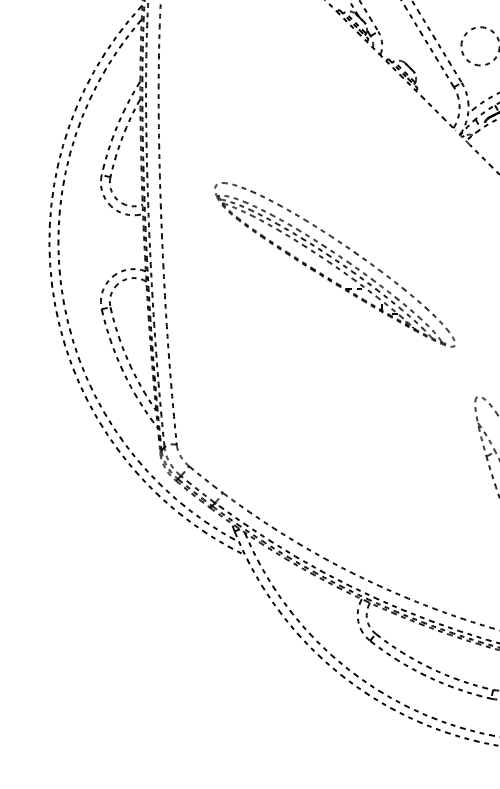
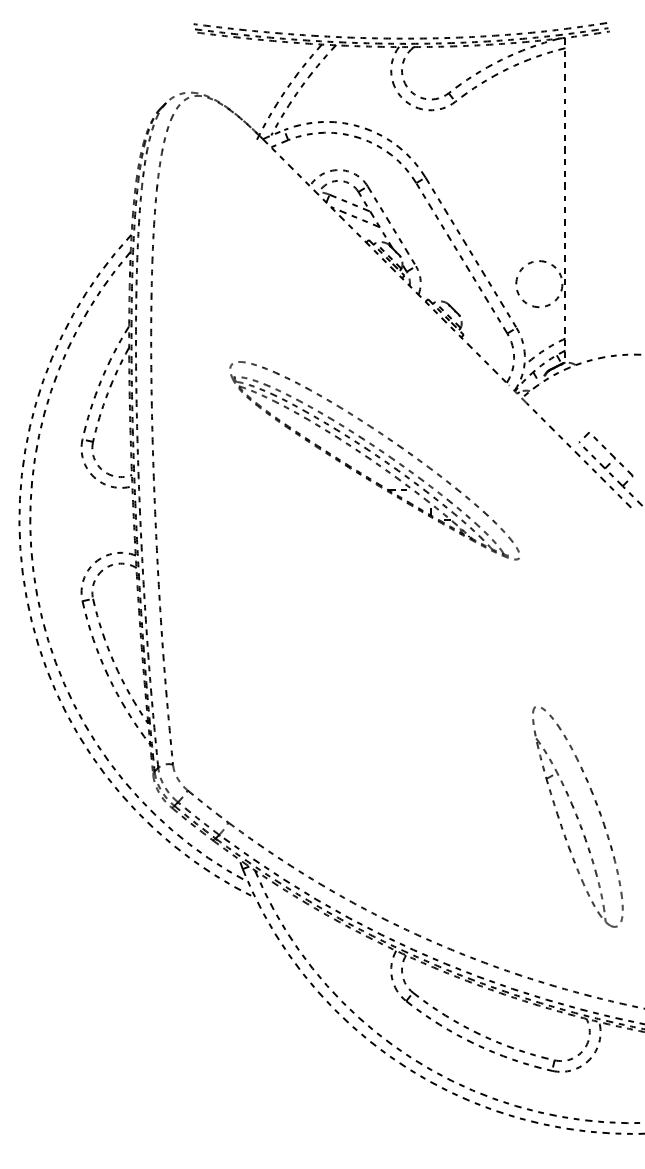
part: (334, 264) -> (374, 460), moved

